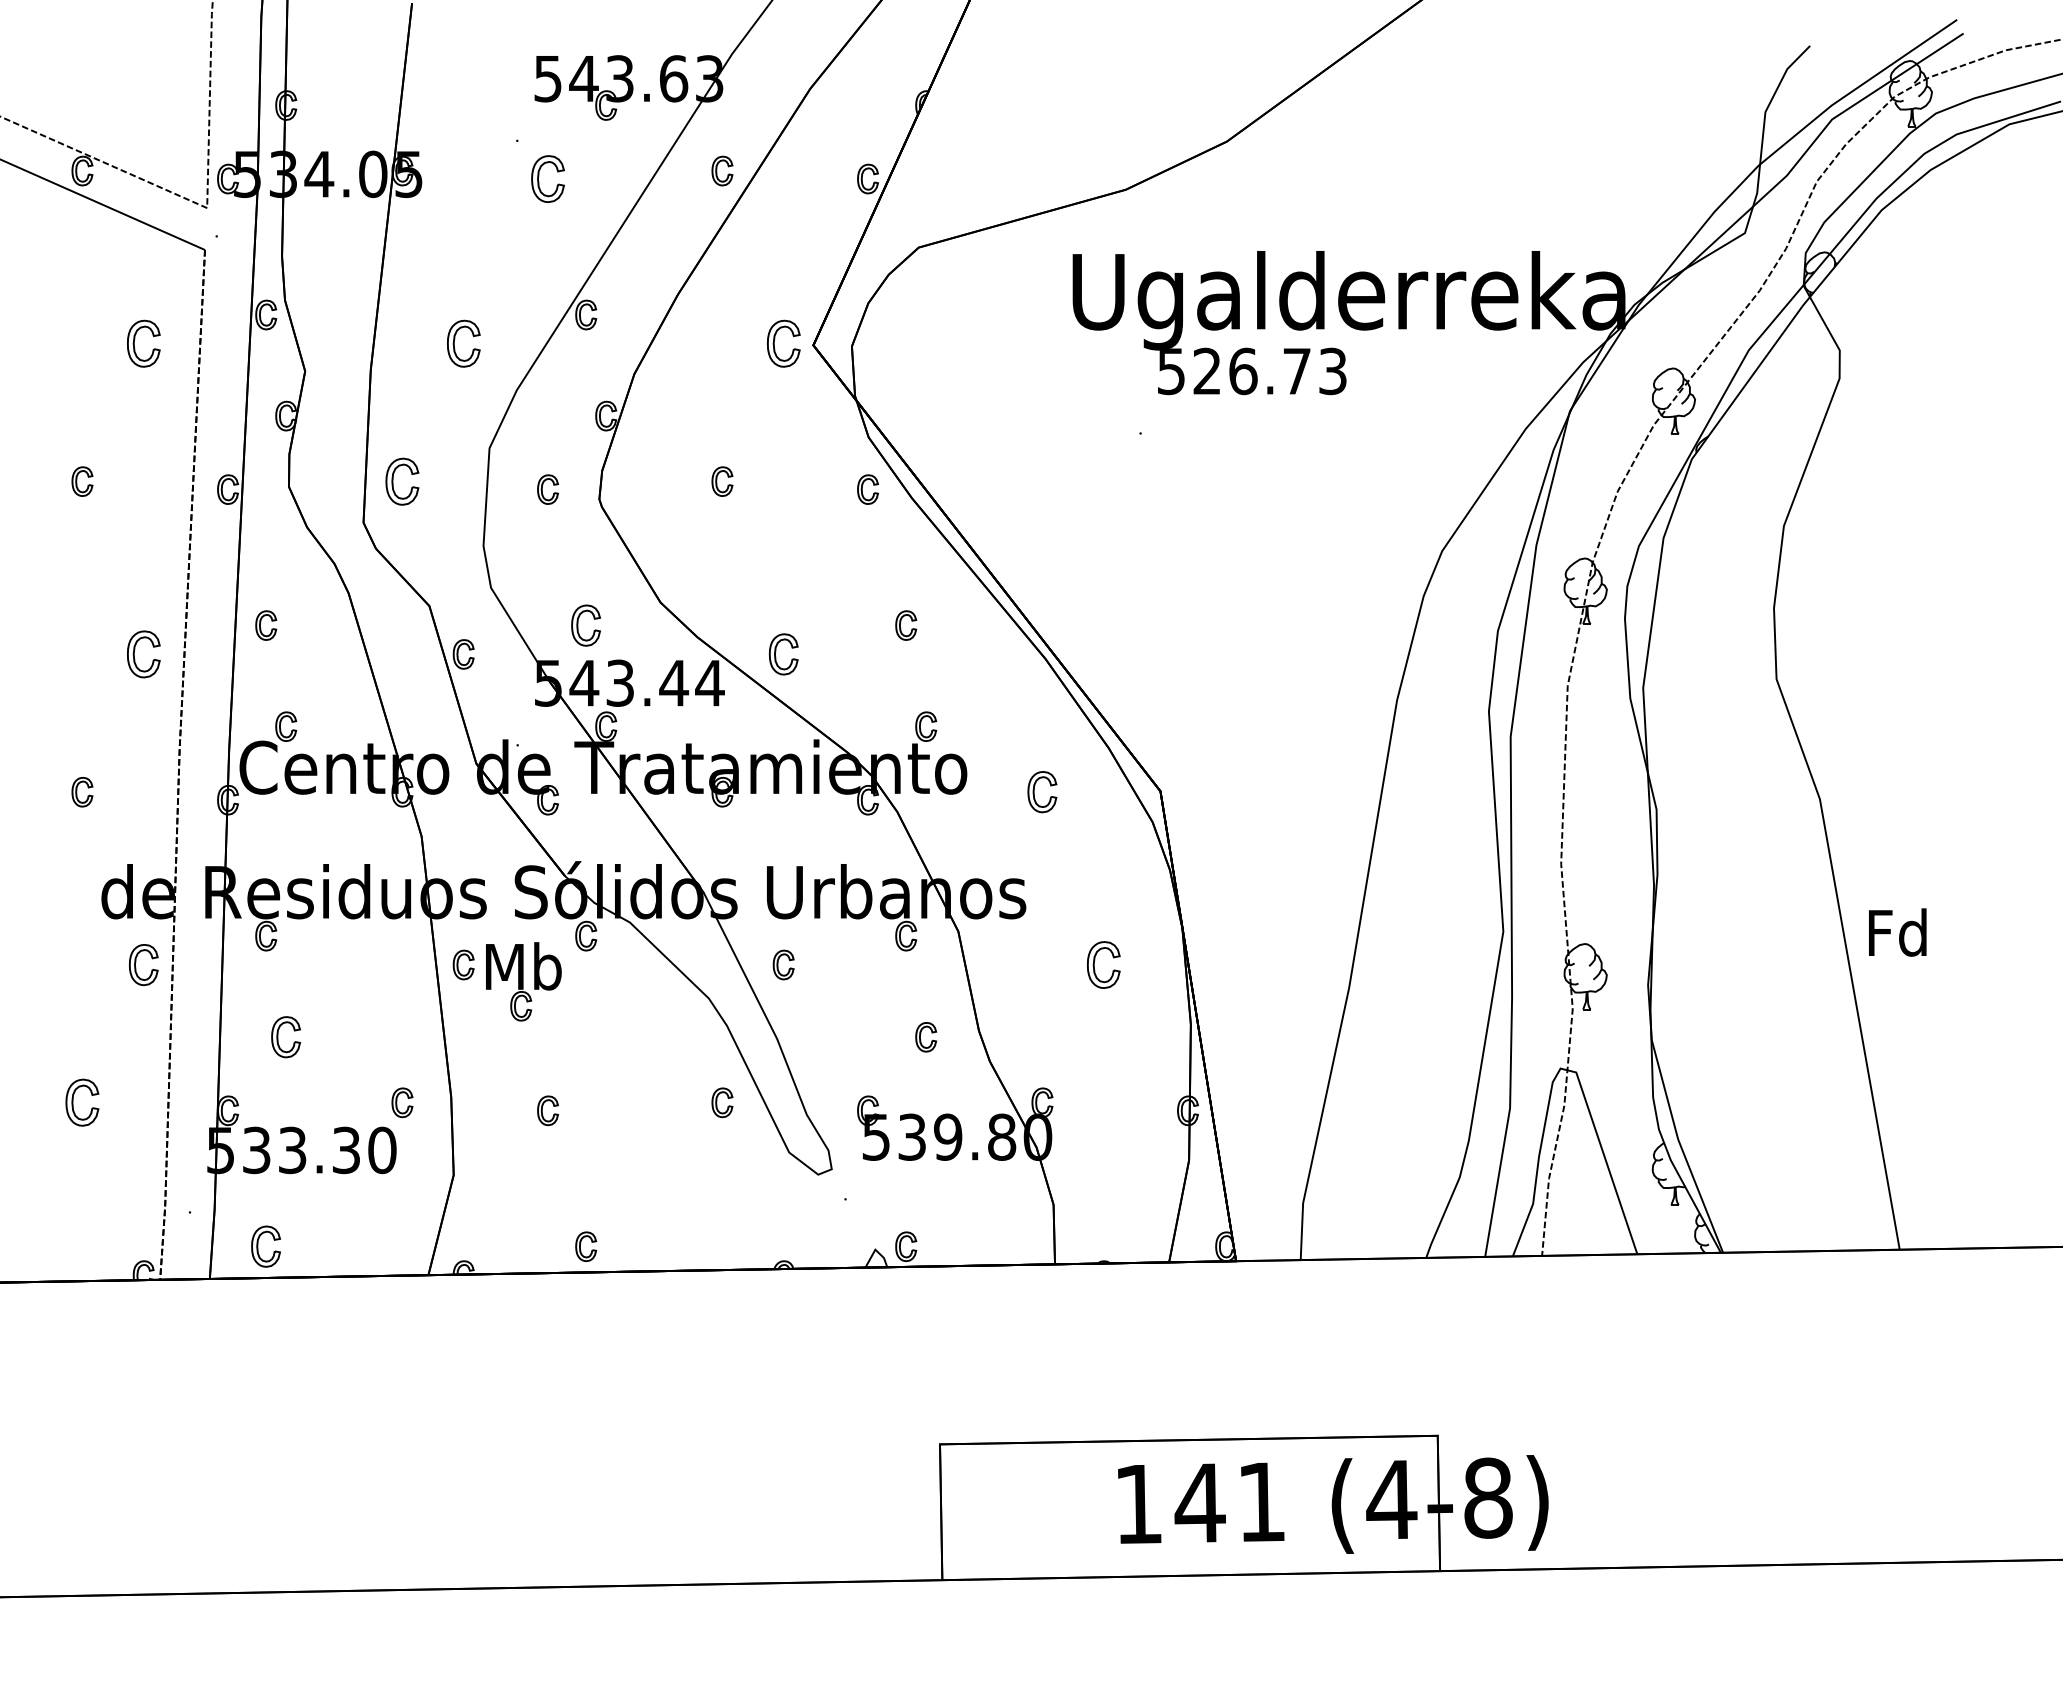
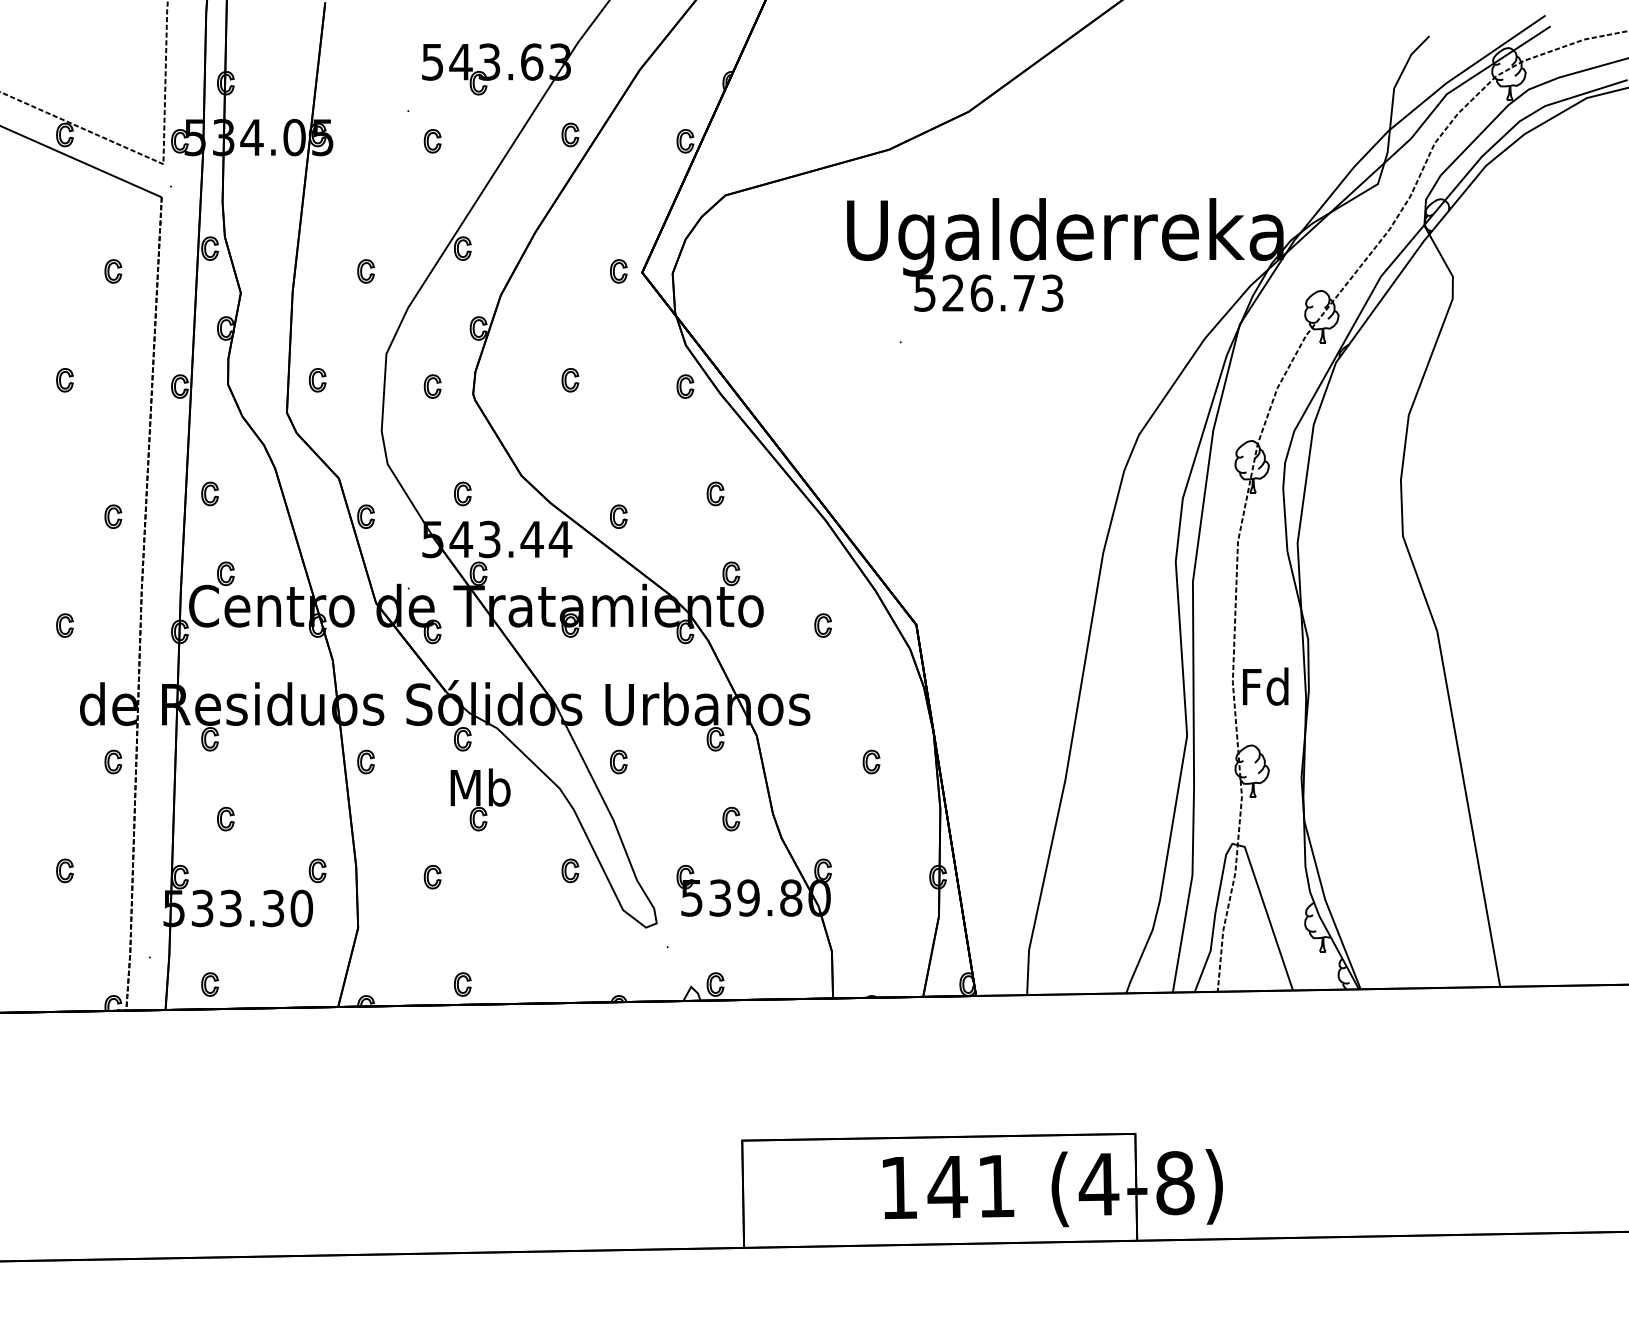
part: (547, 178) -> (432, 140), size x0.62
part: (143, 343) -> (113, 271), size x0.62
part: (463, 343) -> (365, 271), size x0.62
part: (783, 343) -> (618, 271), size x0.62
part: (402, 481) -> (317, 380), size x0.62
part: (586, 625) -> (463, 493), size x0.71
part: (143, 654) -> (113, 516), size x0.62
part: (783, 654) -> (618, 516), size x0.71
part: (1042, 792) -> (823, 625), size x0.71
text: (1897, 932) -> (1265, 686), moved
part: (143, 964) -> (113, 761), size x0.71
part: (1103, 964) -> (871, 761), size x0.62
part: (523, 981) -> (480, 799), moved
part: (286, 1037) -> (226, 819), size x0.71
part: (82, 1102) -> (64, 870), size x0.62
part: (266, 1246) -> (210, 984), size x0.71

